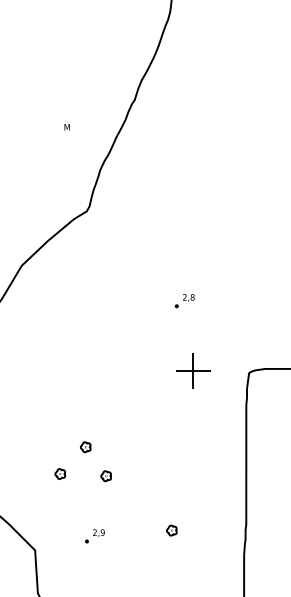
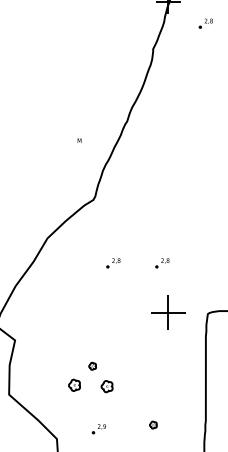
part: (115, 301) -> (113, 263), added
part: (193, 370) -> (168, 312), size x1.4
part: (60, 473) -> (74, 384), size x1.6
part: (105, 475) -> (106, 386), size x1.6

